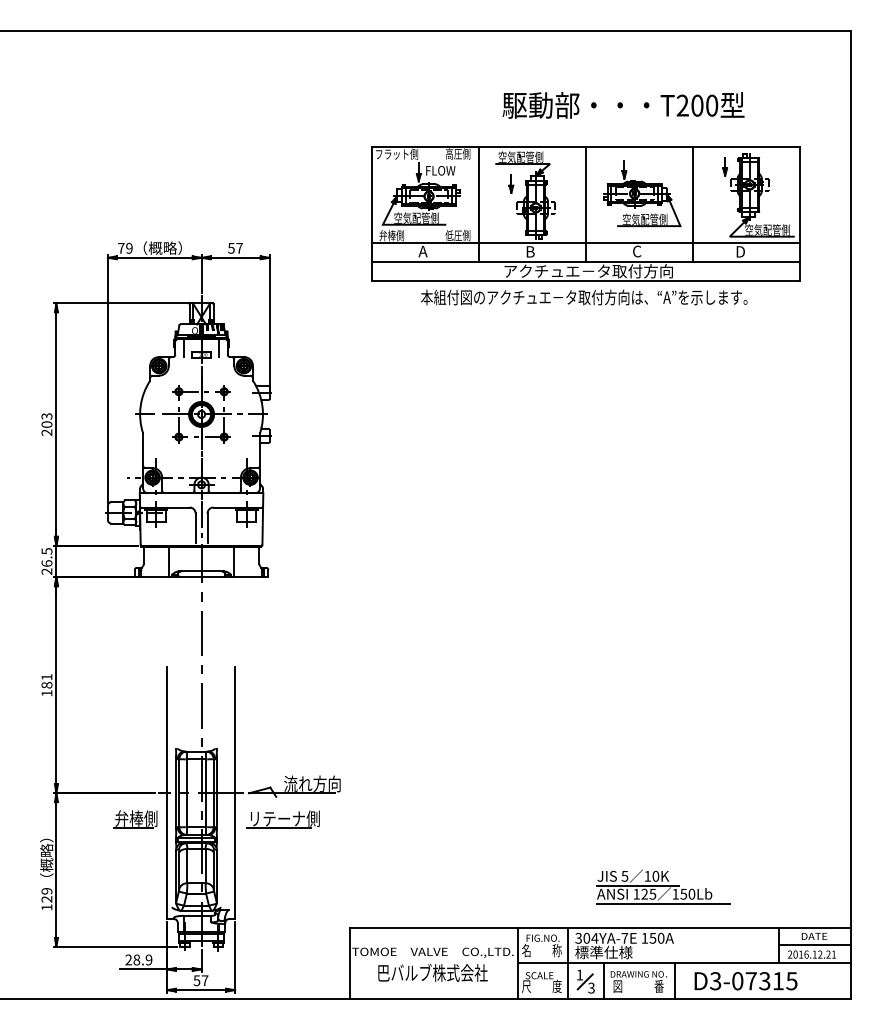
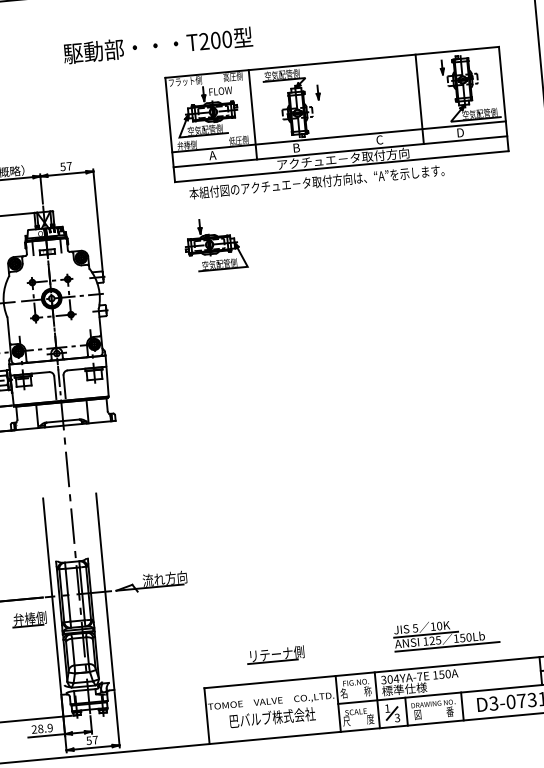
text: (623, 105) -> (158, 45), moved
part: (511, 183) -> (318, 92), moved
part: (642, 193) -> (215, 244), moved
line: (585, 204) -> (336, 107), removed
text: (584, 297) -> (317, 182), moved
part: (282, 819) -> (275, 654), moved

